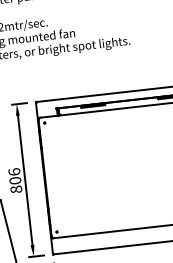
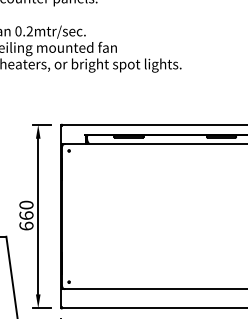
text: (15, 180) -> (26, 215), 806 -> 660

